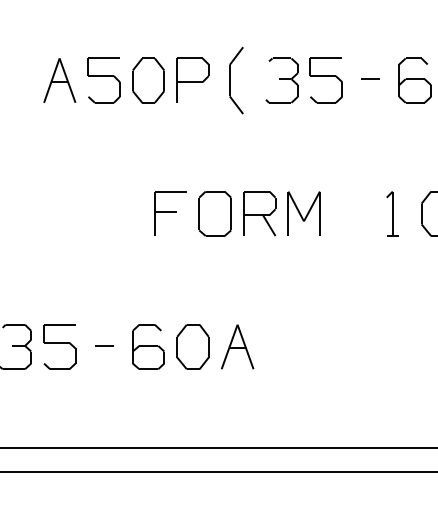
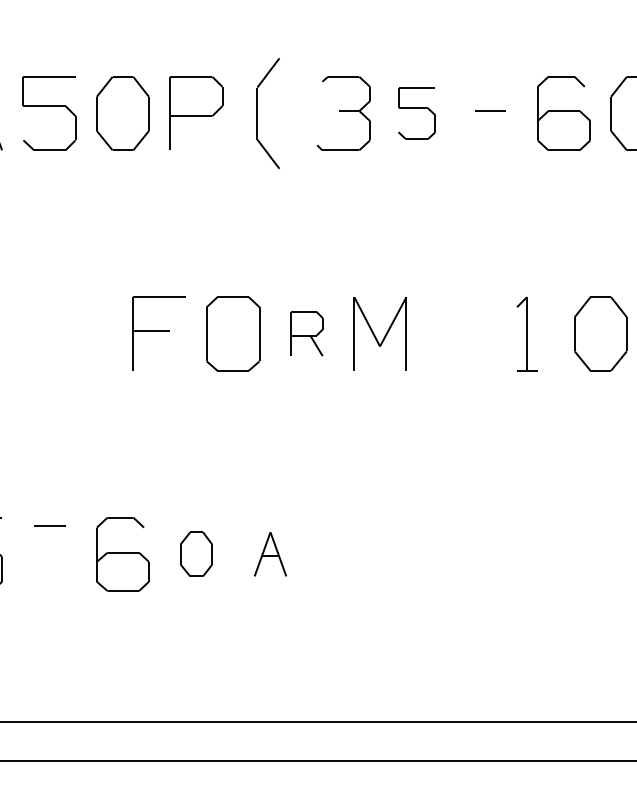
part: (325, 80) -> (415, 113), size x0.7
part: (259, 213) -> (306, 333), size x0.6
line: (104, 345) -> (49, 525), moved
part: (192, 346) -> (195, 553), size x0.6
part: (237, 346) -> (270, 553), size x0.6

